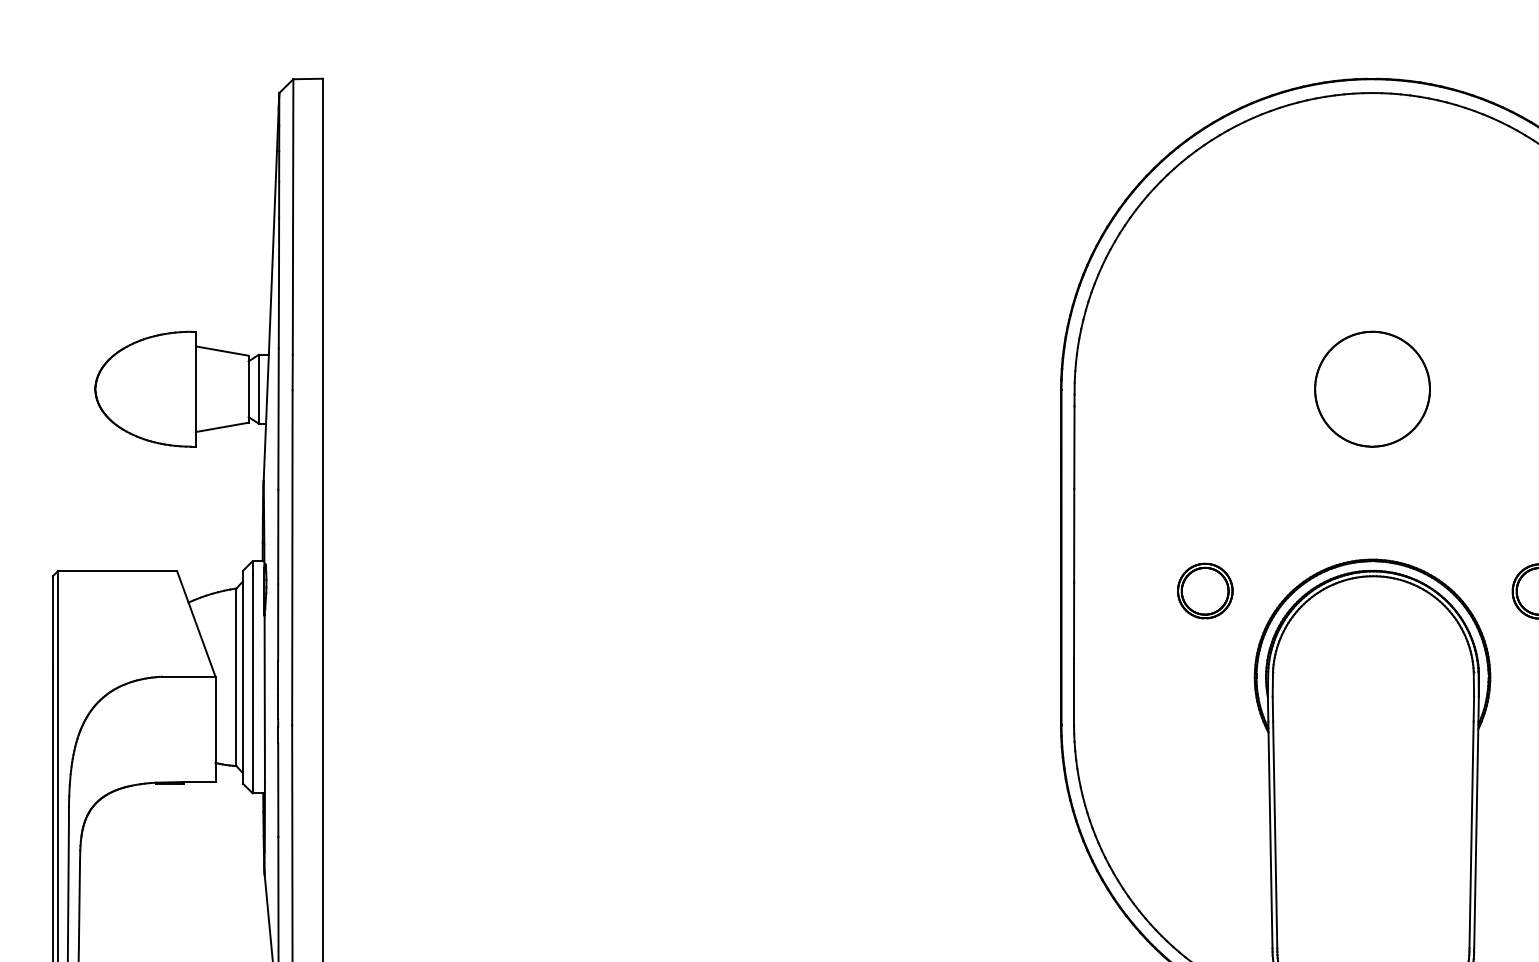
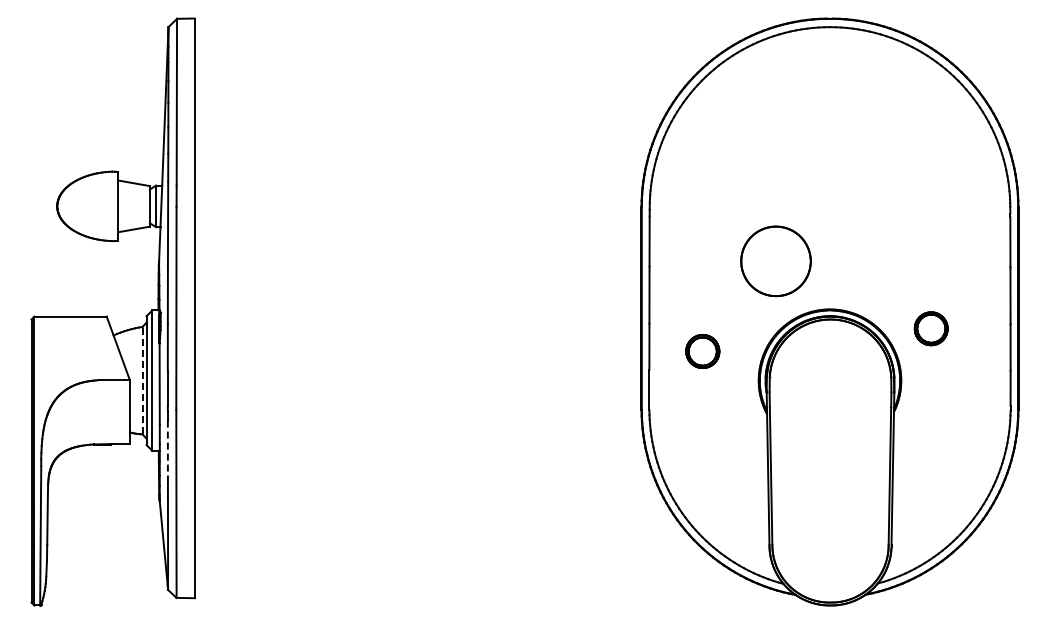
part: (1371, 389) -> (775, 261), moved
part: (1204, 591) -> (702, 351), moved
line: (236, 676) -> (142, 380), solid -> dashed
line: (277, 791) -> (167, 449), solid -> dashed

